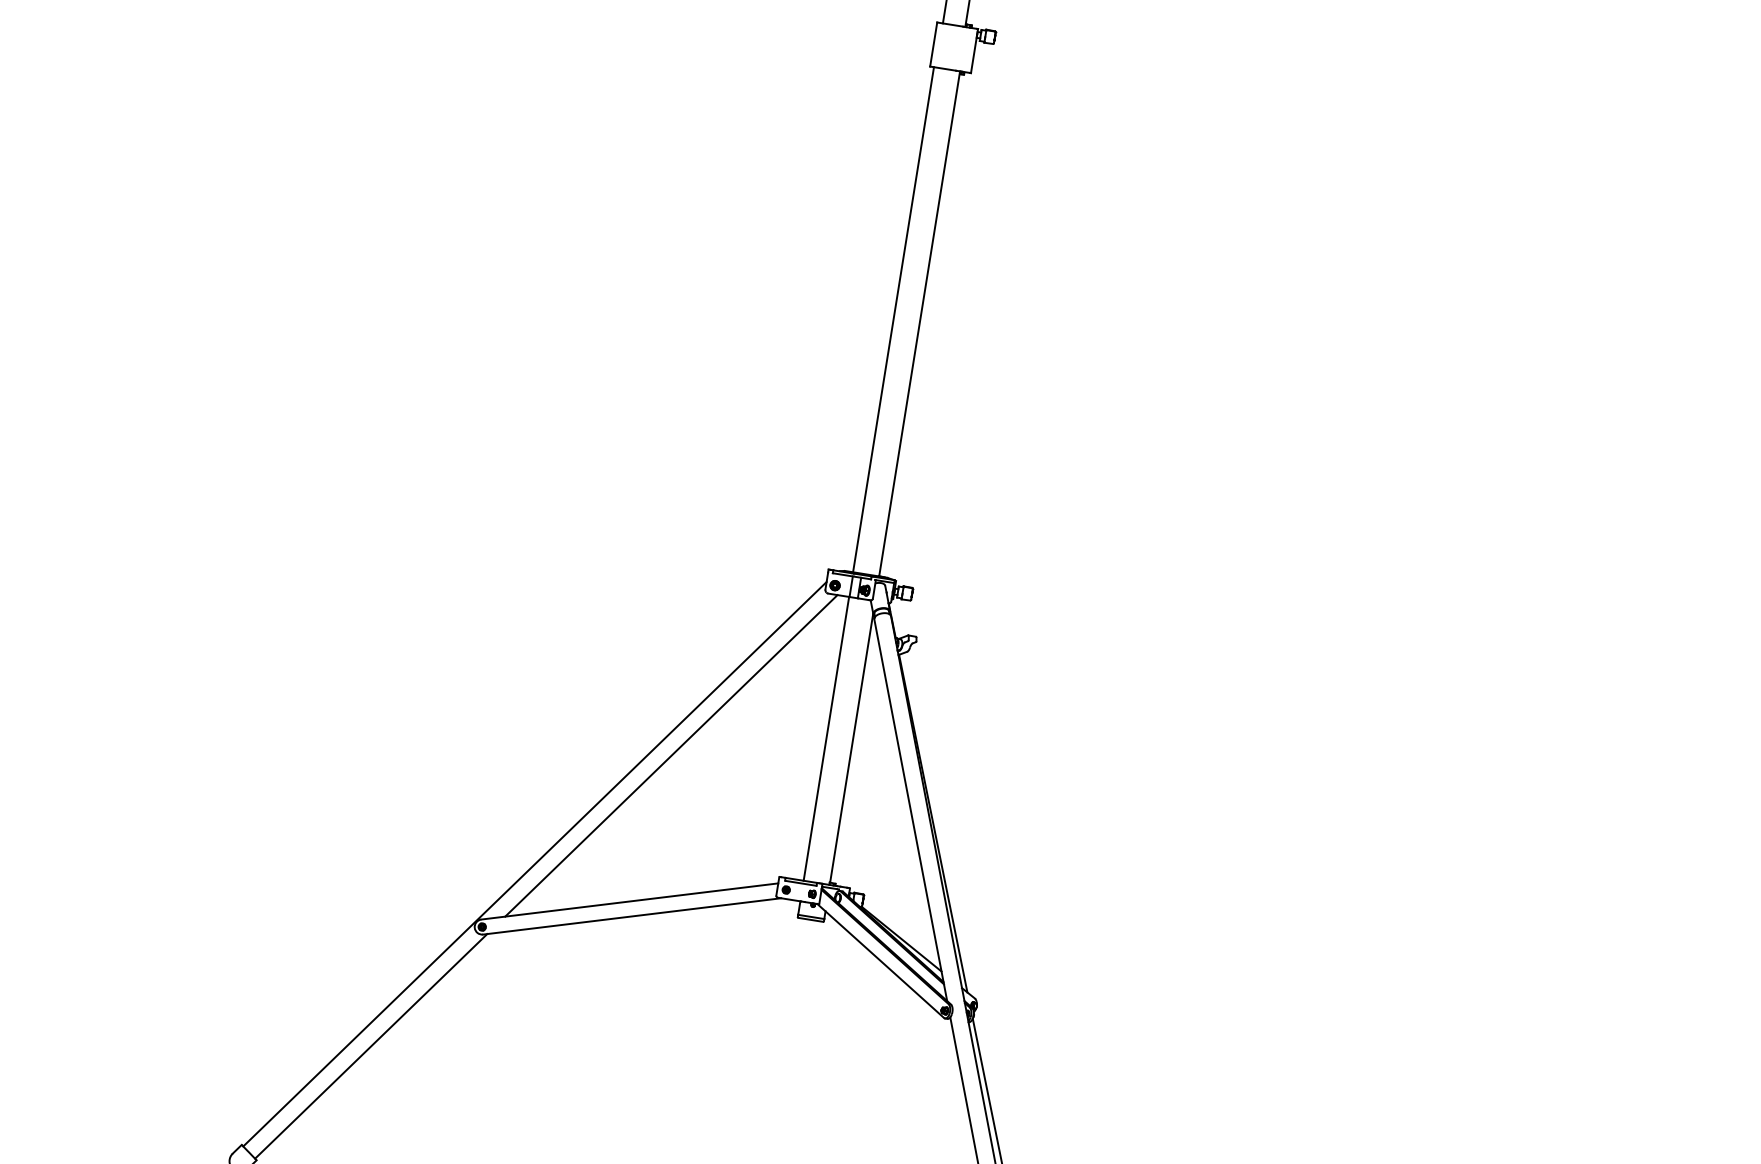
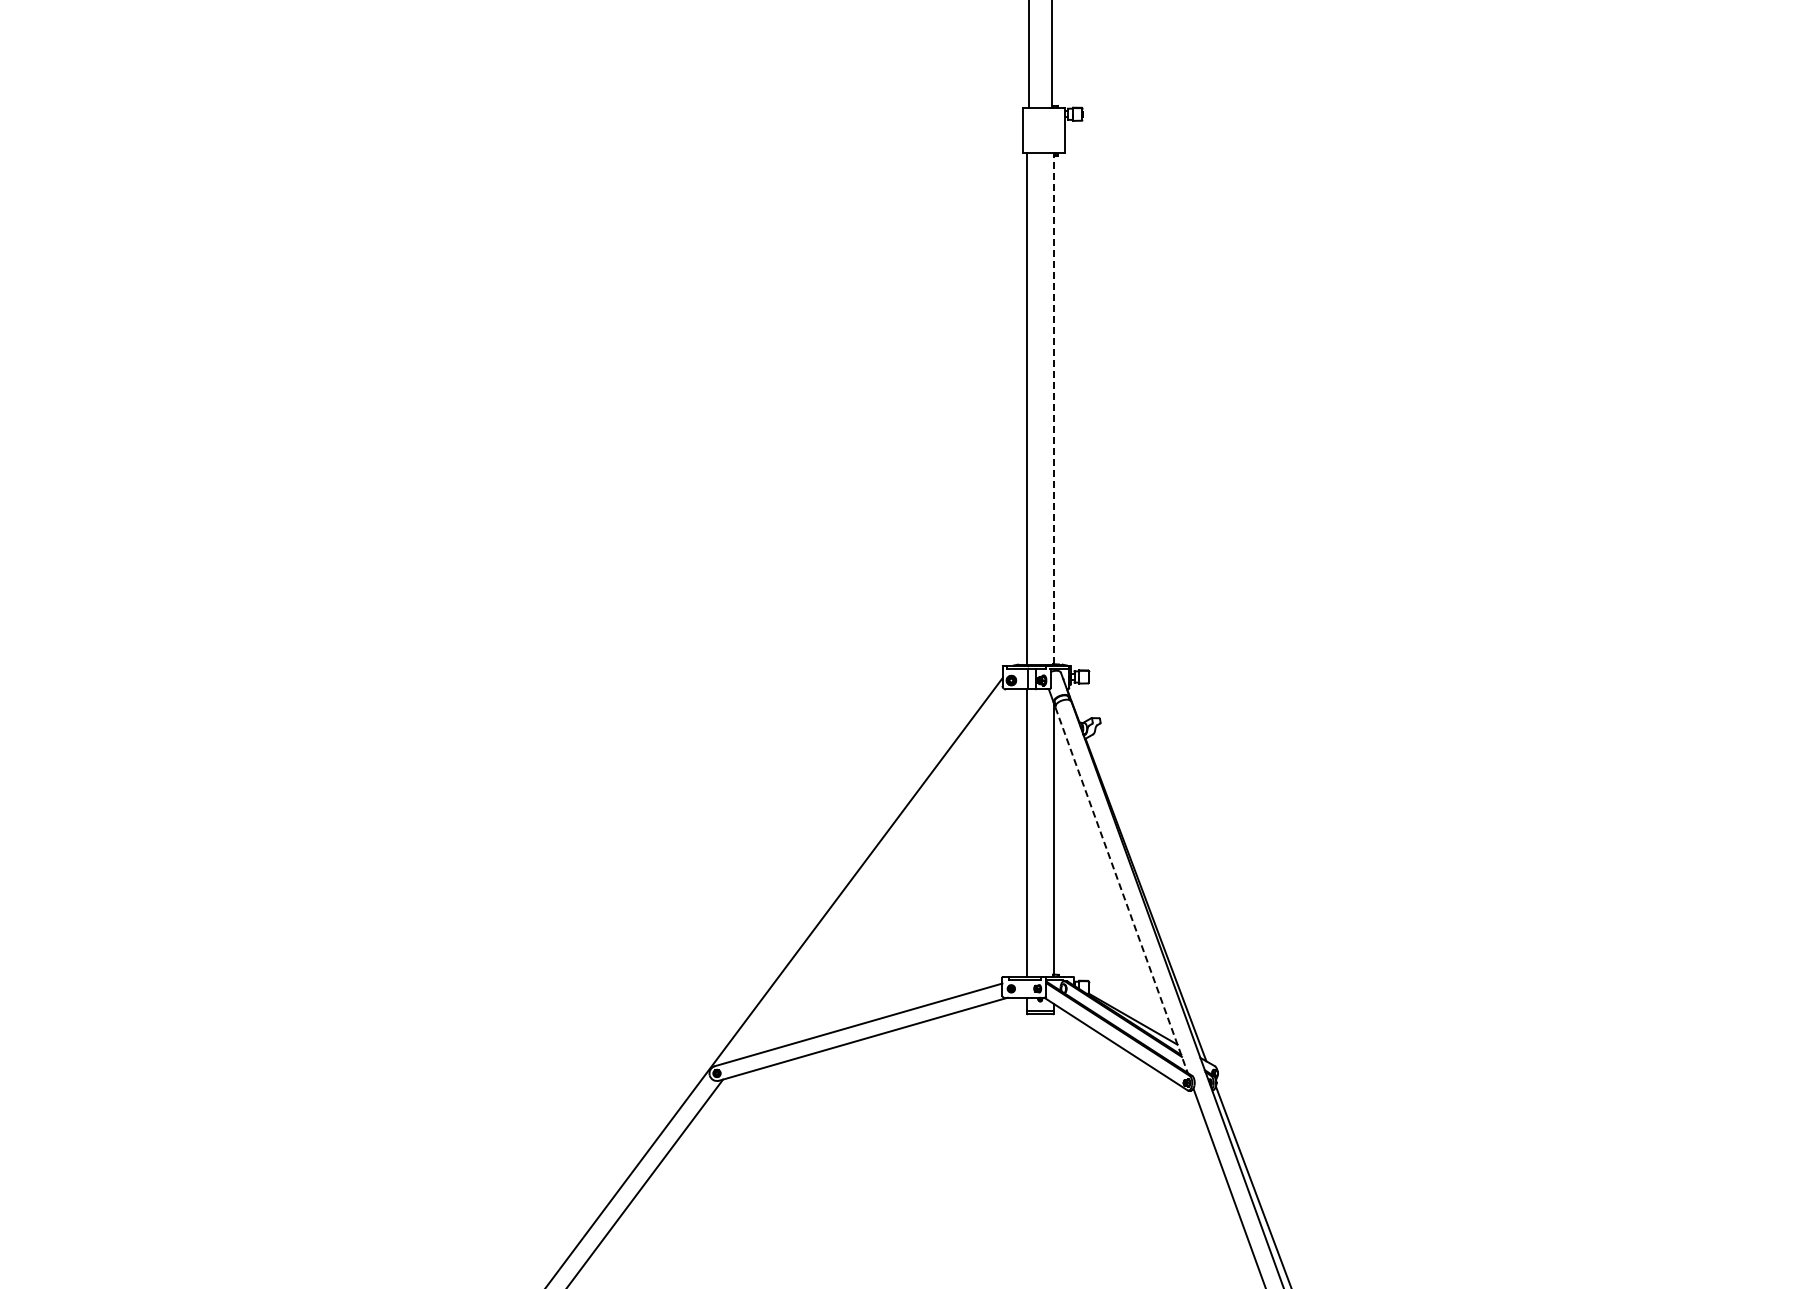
line: (919, 323) -> (1053, 408), solid -> dashed
line: (671, 755) -> (876, 874), removed
line: (910, 810) -> (1121, 890), solid -> dashed

